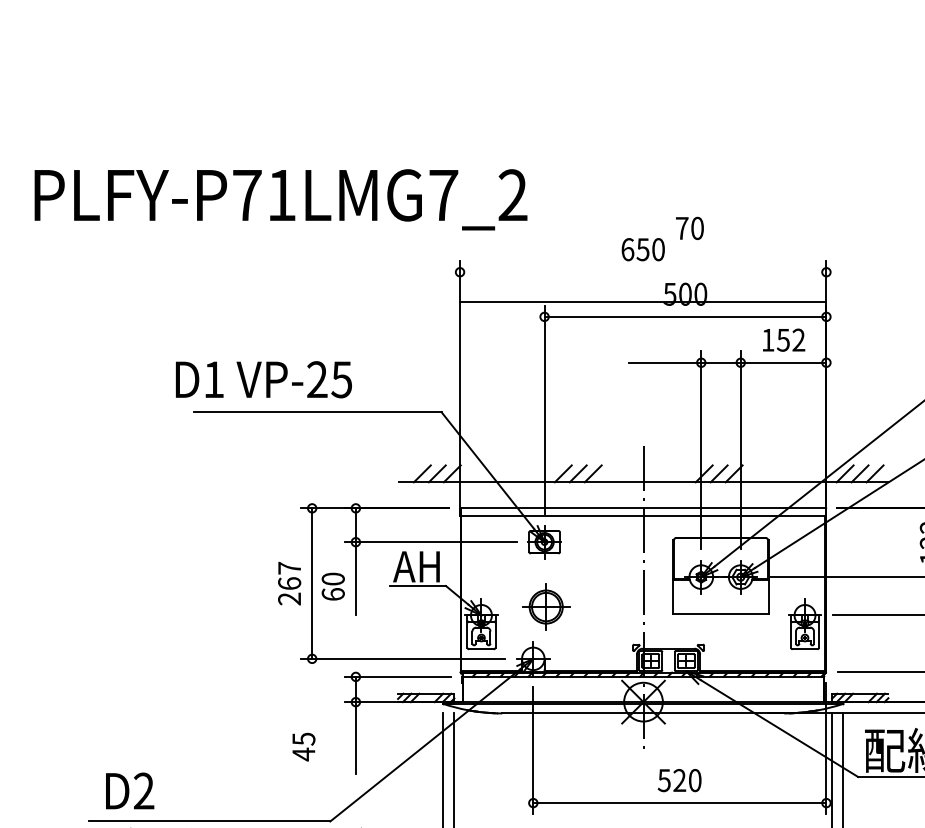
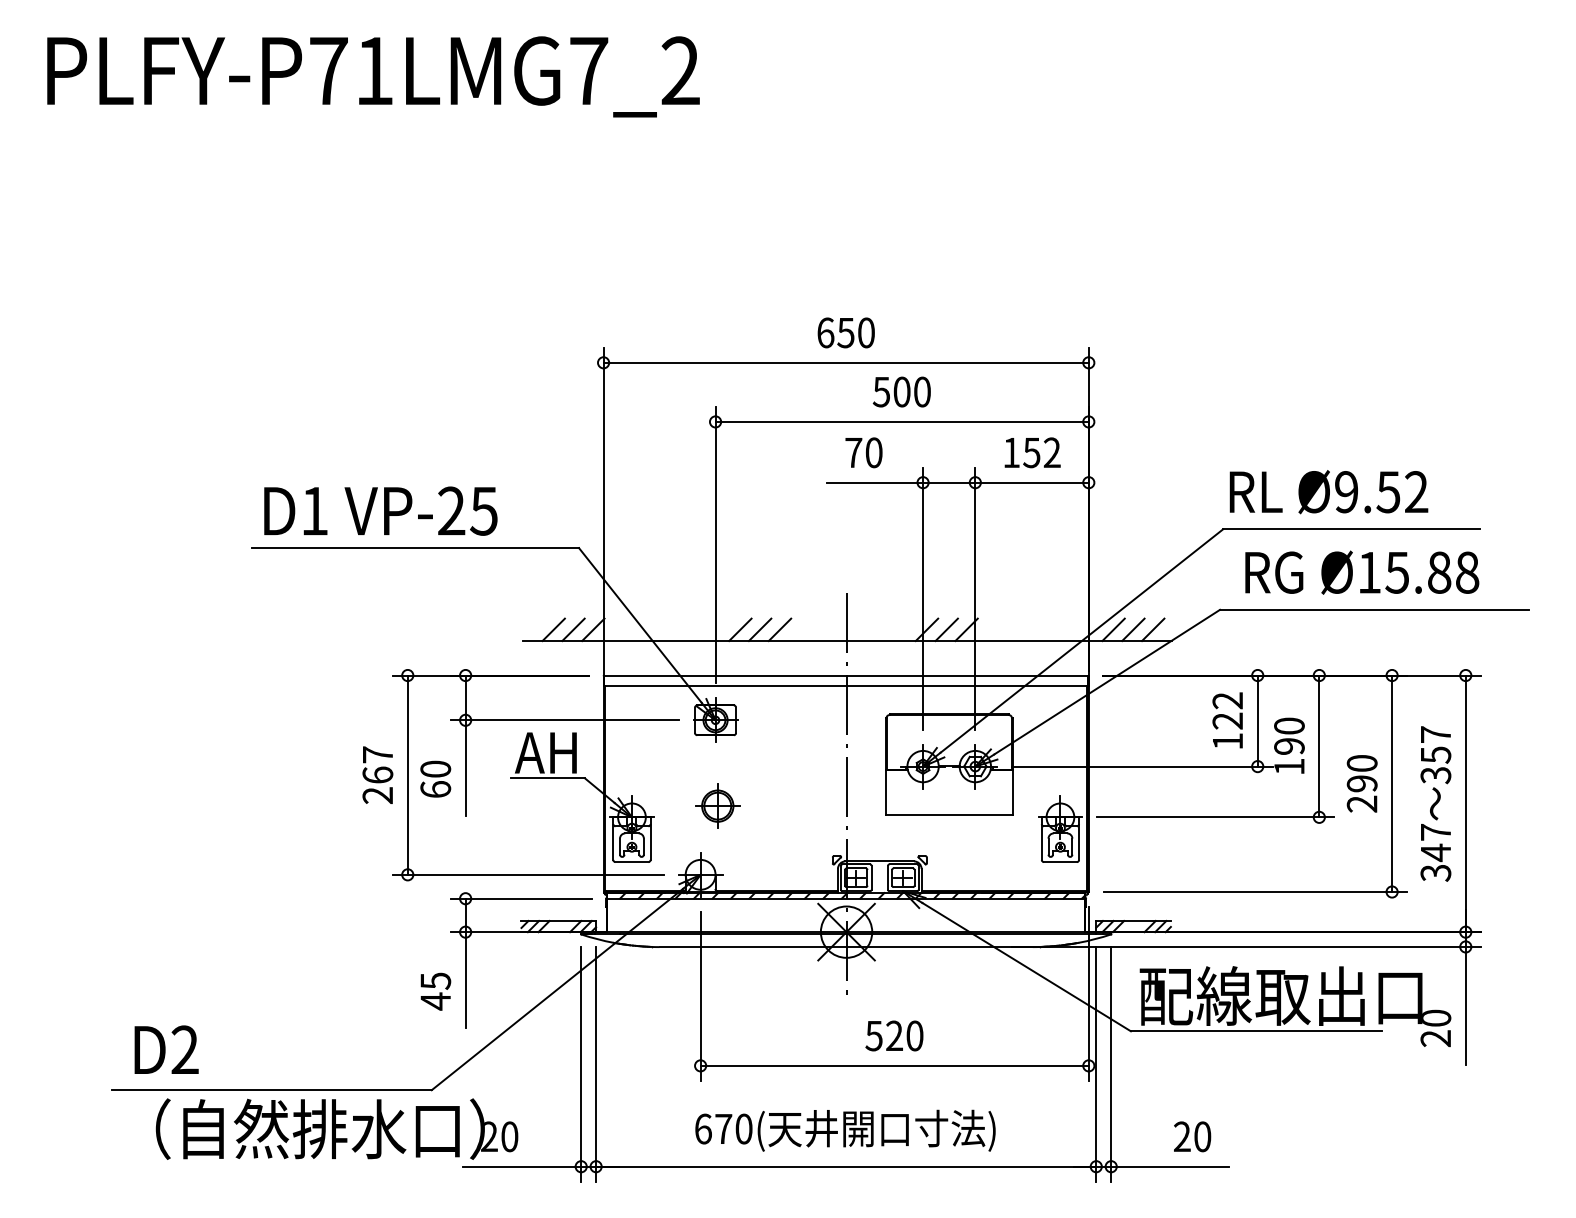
text: (281, 199) -> (373, 76), moved
text: (689, 228) -> (863, 452), moved
line: (642, 302) -> (845, 362), moved
text: (263, 379) -> (380, 510), moved
part: (546, 606) -> (717, 805), size x0.71
text: (303, 746) -> (435, 991), moved

